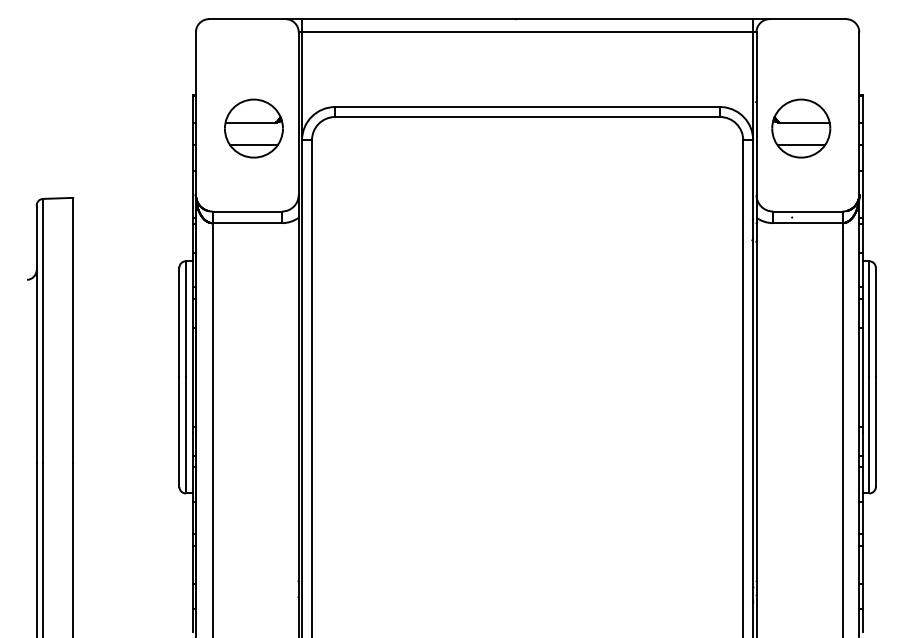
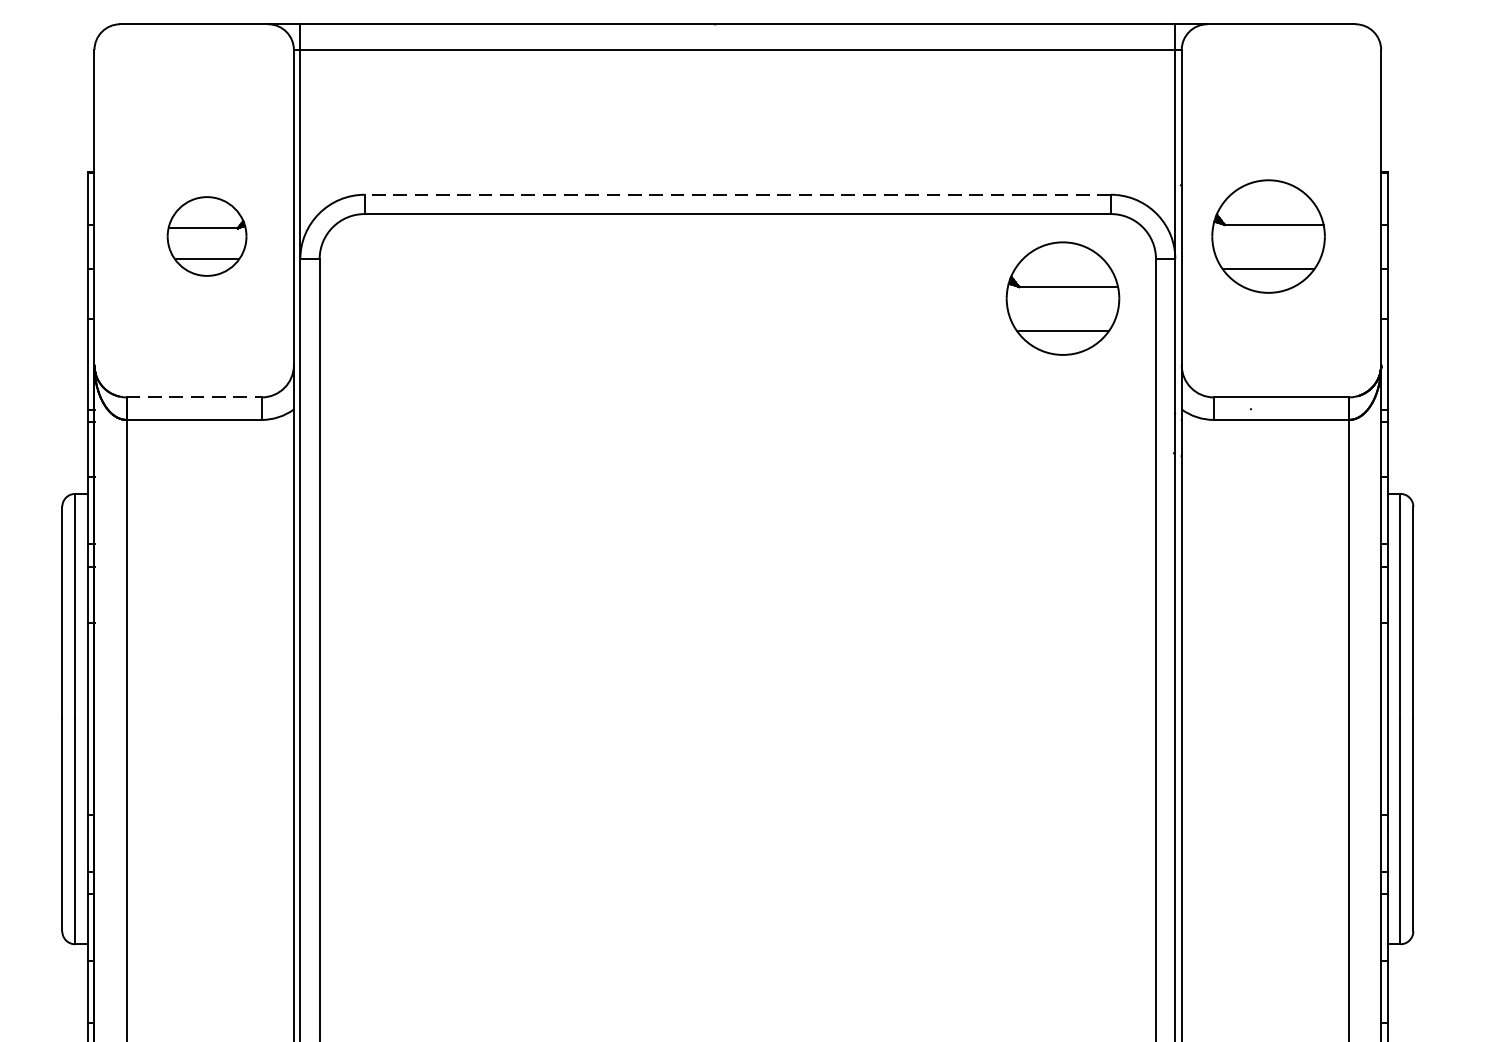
line: (527, 107) -> (737, 195), solid -> dashed
part: (253, 128) -> (206, 236), size x0.7
part: (695, 160) -> (1063, 298), added
line: (247, 211) -> (194, 397), solid -> dashed

